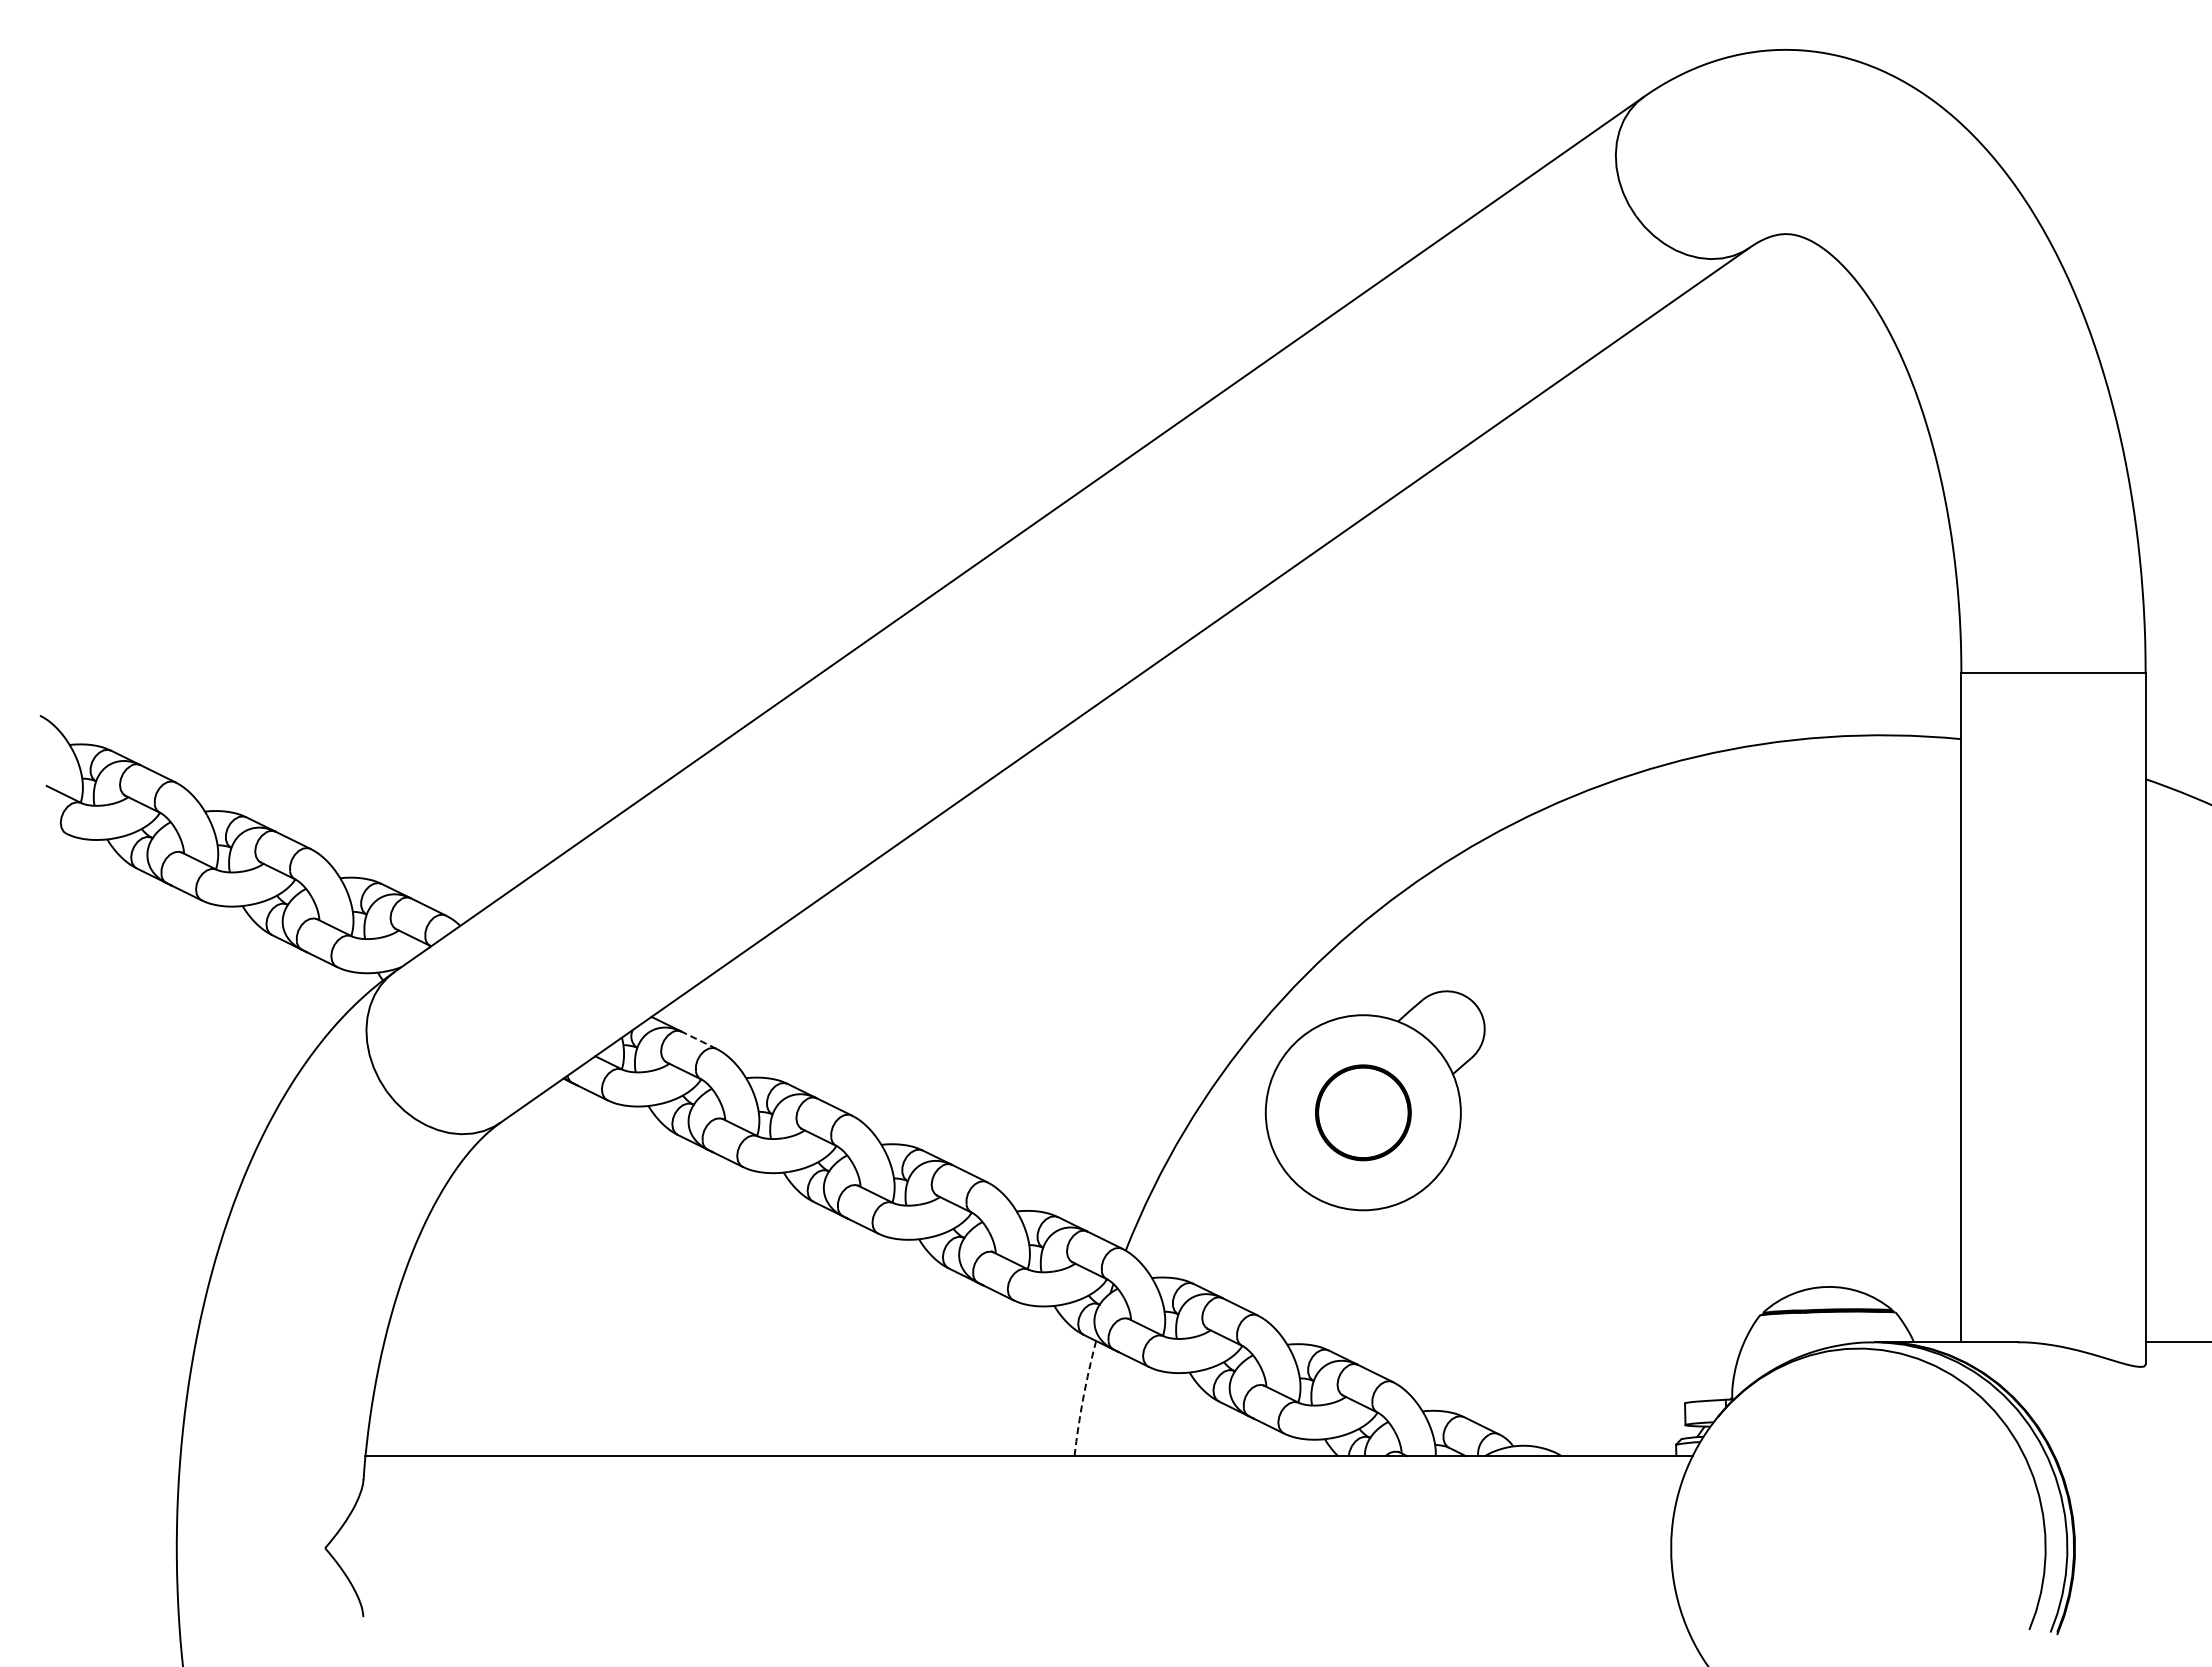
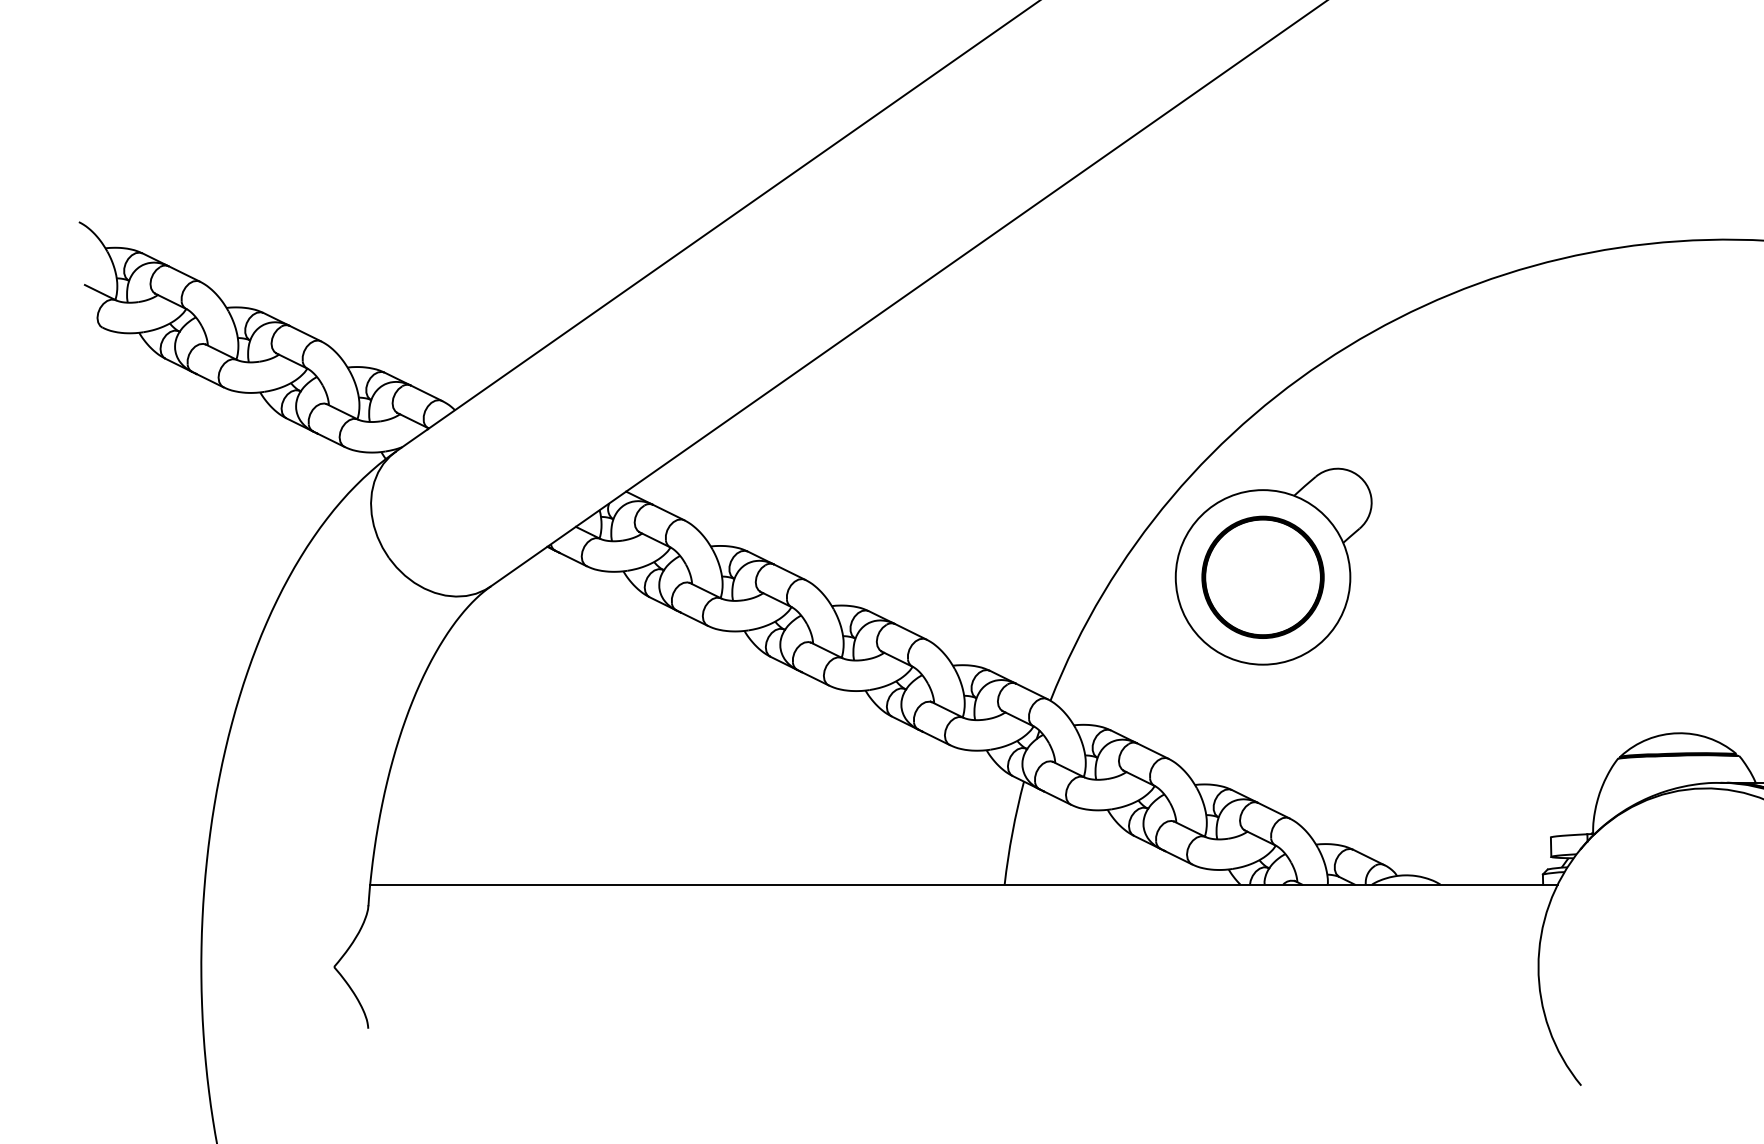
line: (698, 1040) -> (668, 512), dashed -> solid
part: (1363, 1112) -> (1263, 577), size x1.43
arc: (1083, 1398) -> (1012, 833), dashed -> solid

